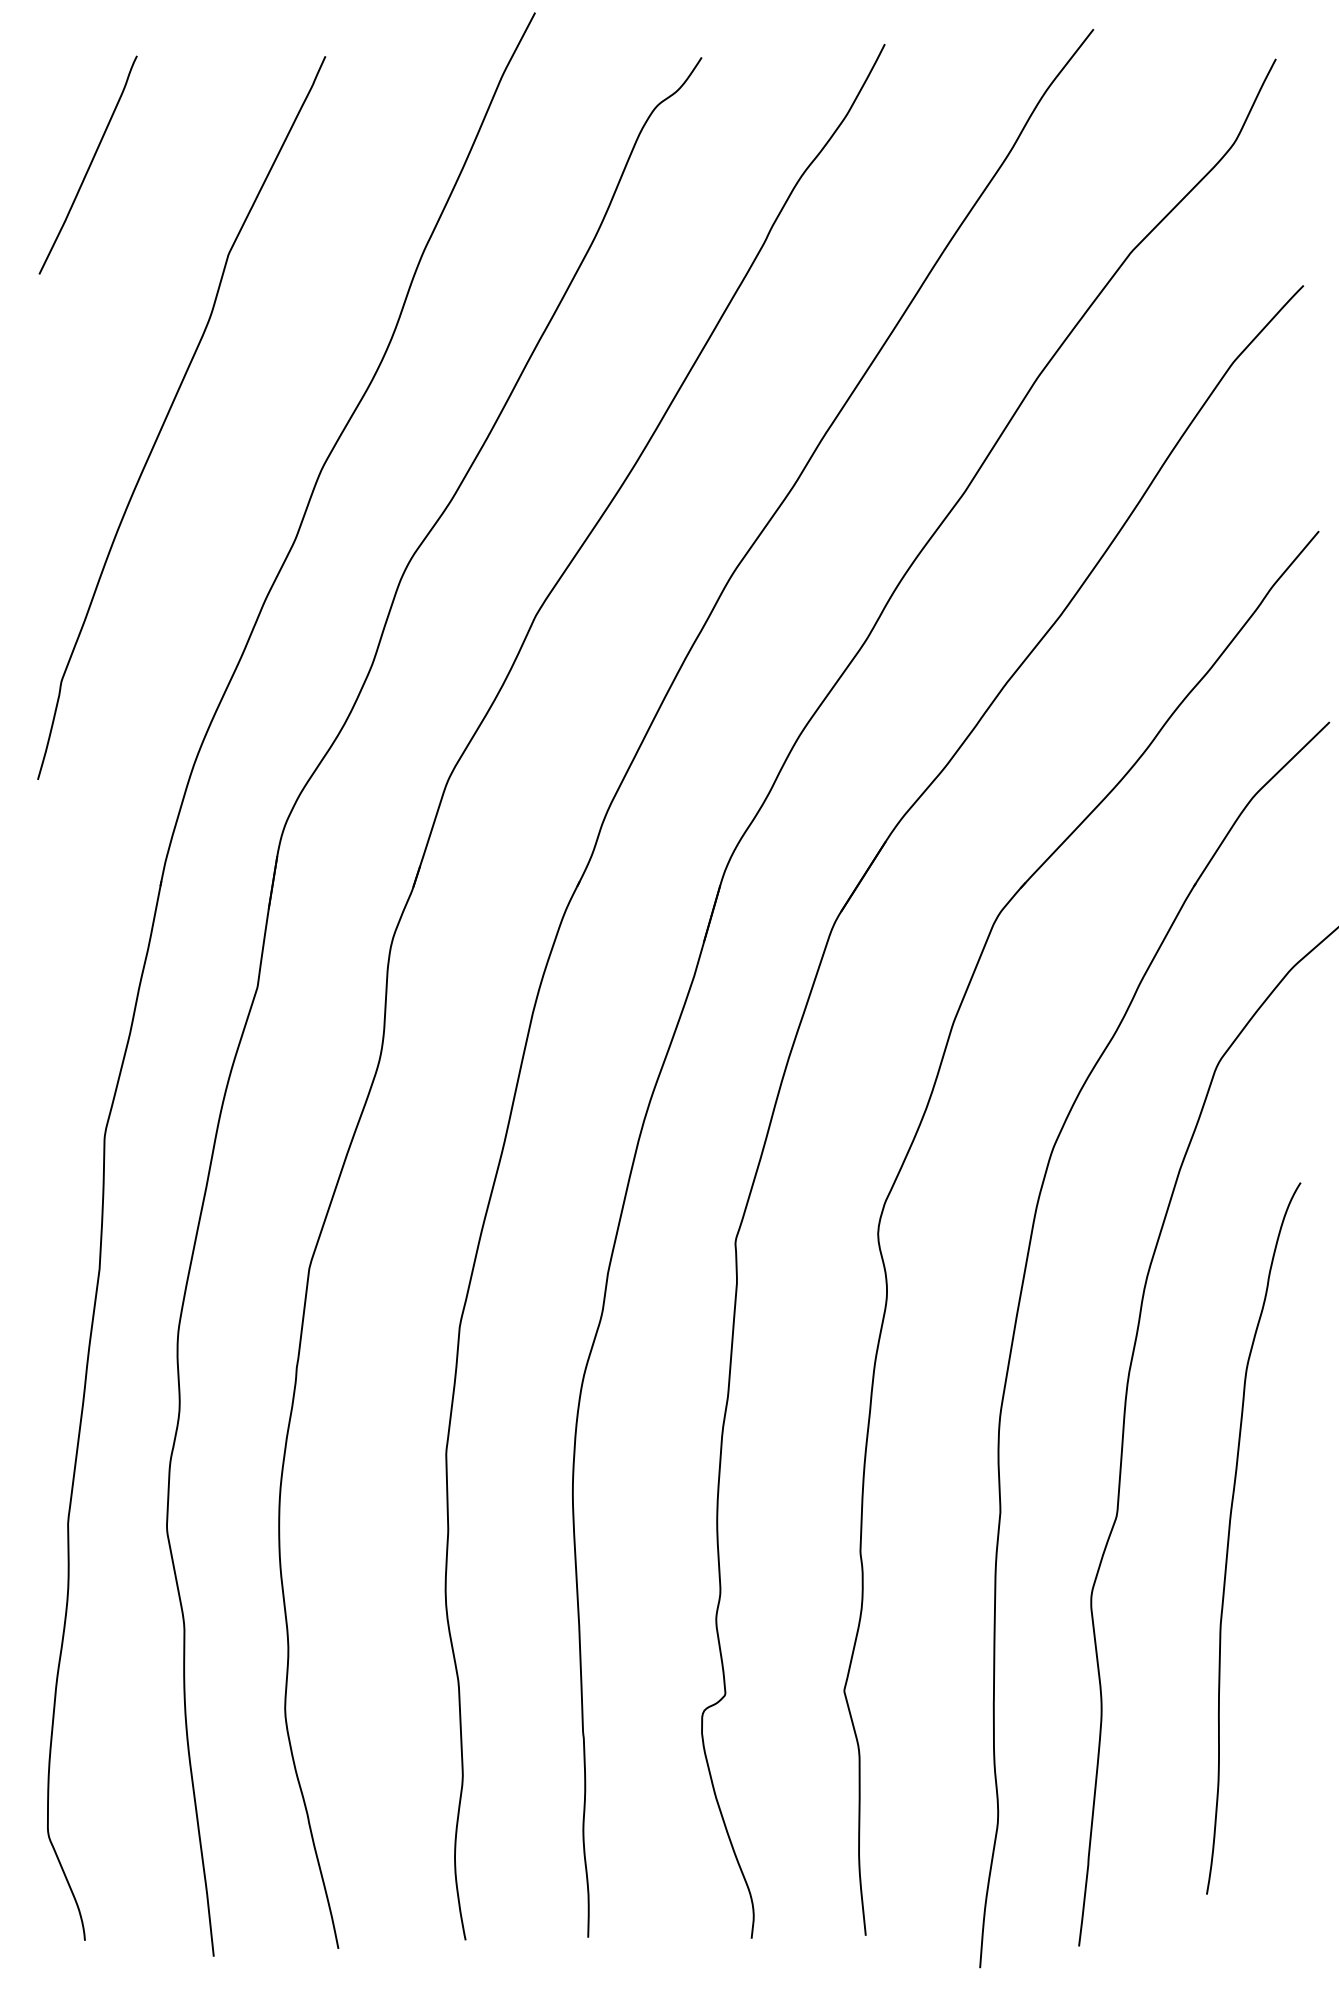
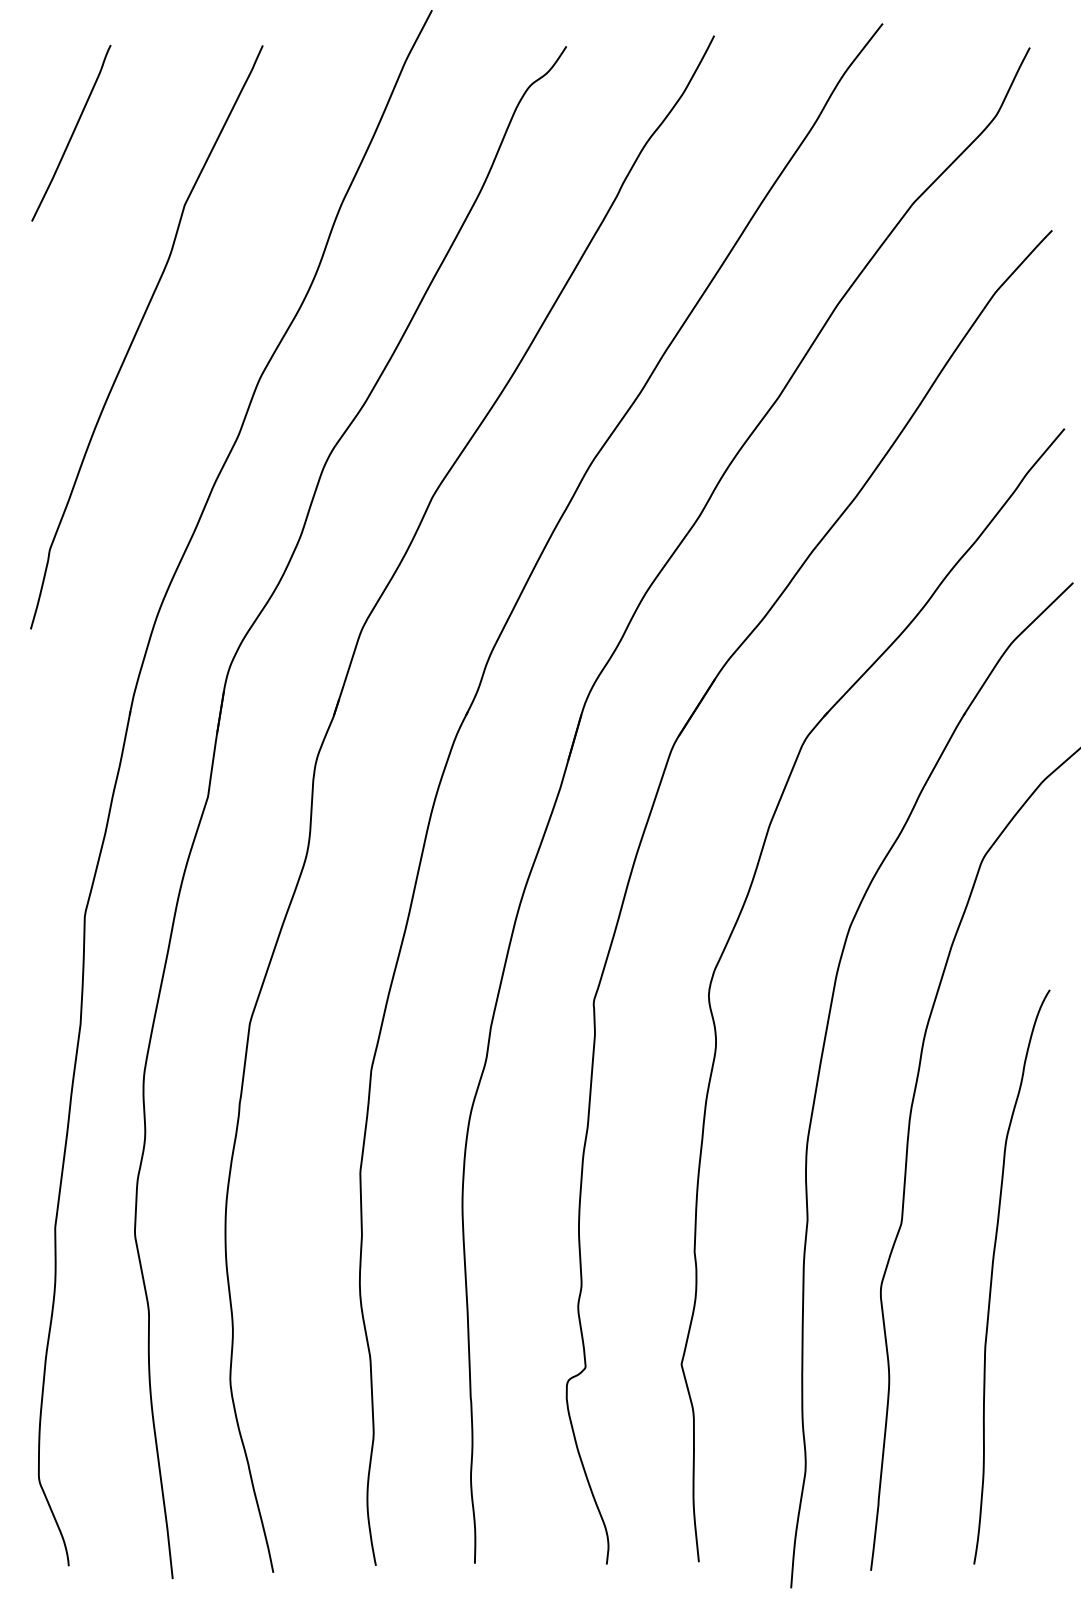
curve: (1229, 1538) -> (992, 1277), moved

